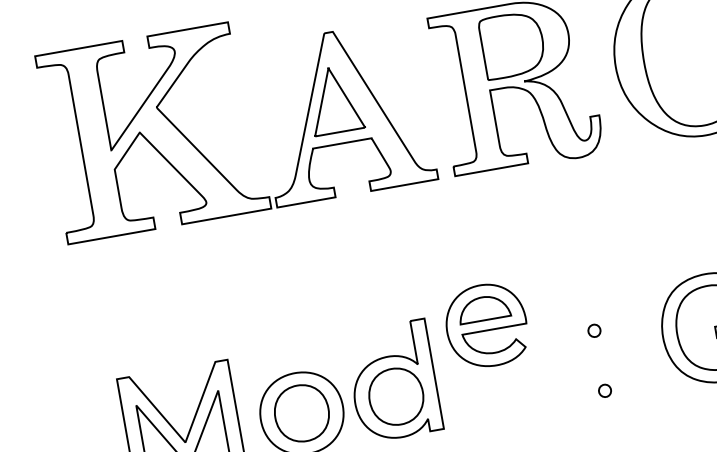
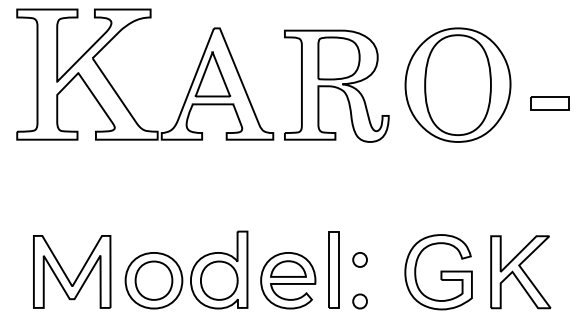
part: (486, 325) -> (288, 280), moved
part: (593, 330) -> (359, 259), size x1.67
part: (558, 351) -> (333, 269), added
part: (604, 391) -> (359, 301), size x1.67

